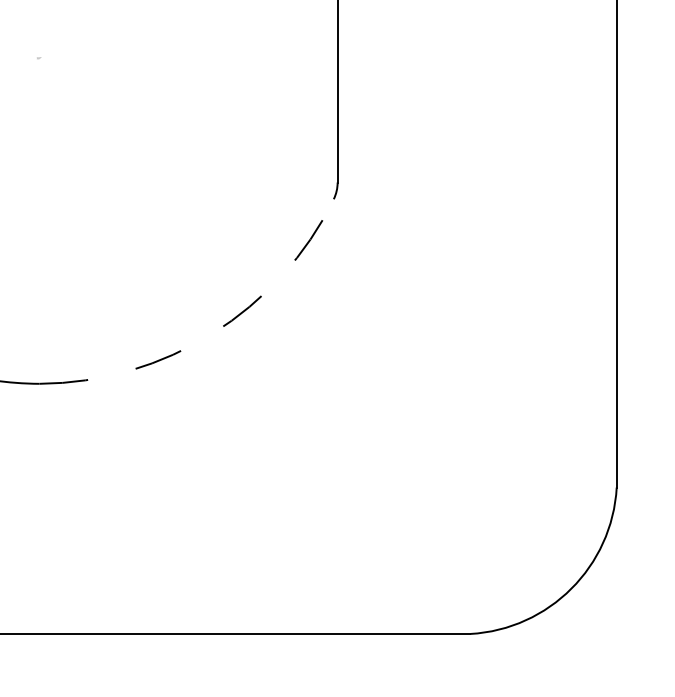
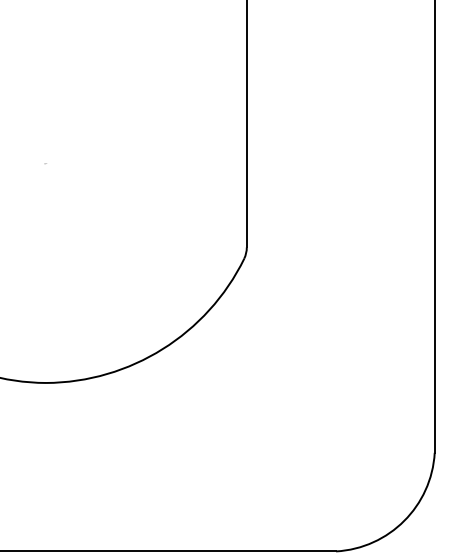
arc: (212, 334) -> (162, 349), dashed -> solid

